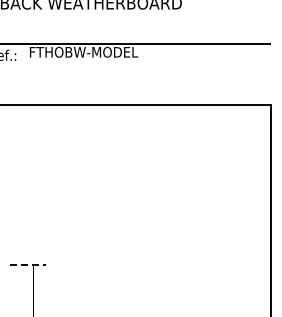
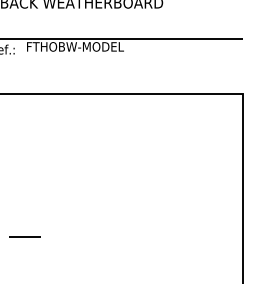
line: (28, 264) -> (25, 236), dashed -> solid

